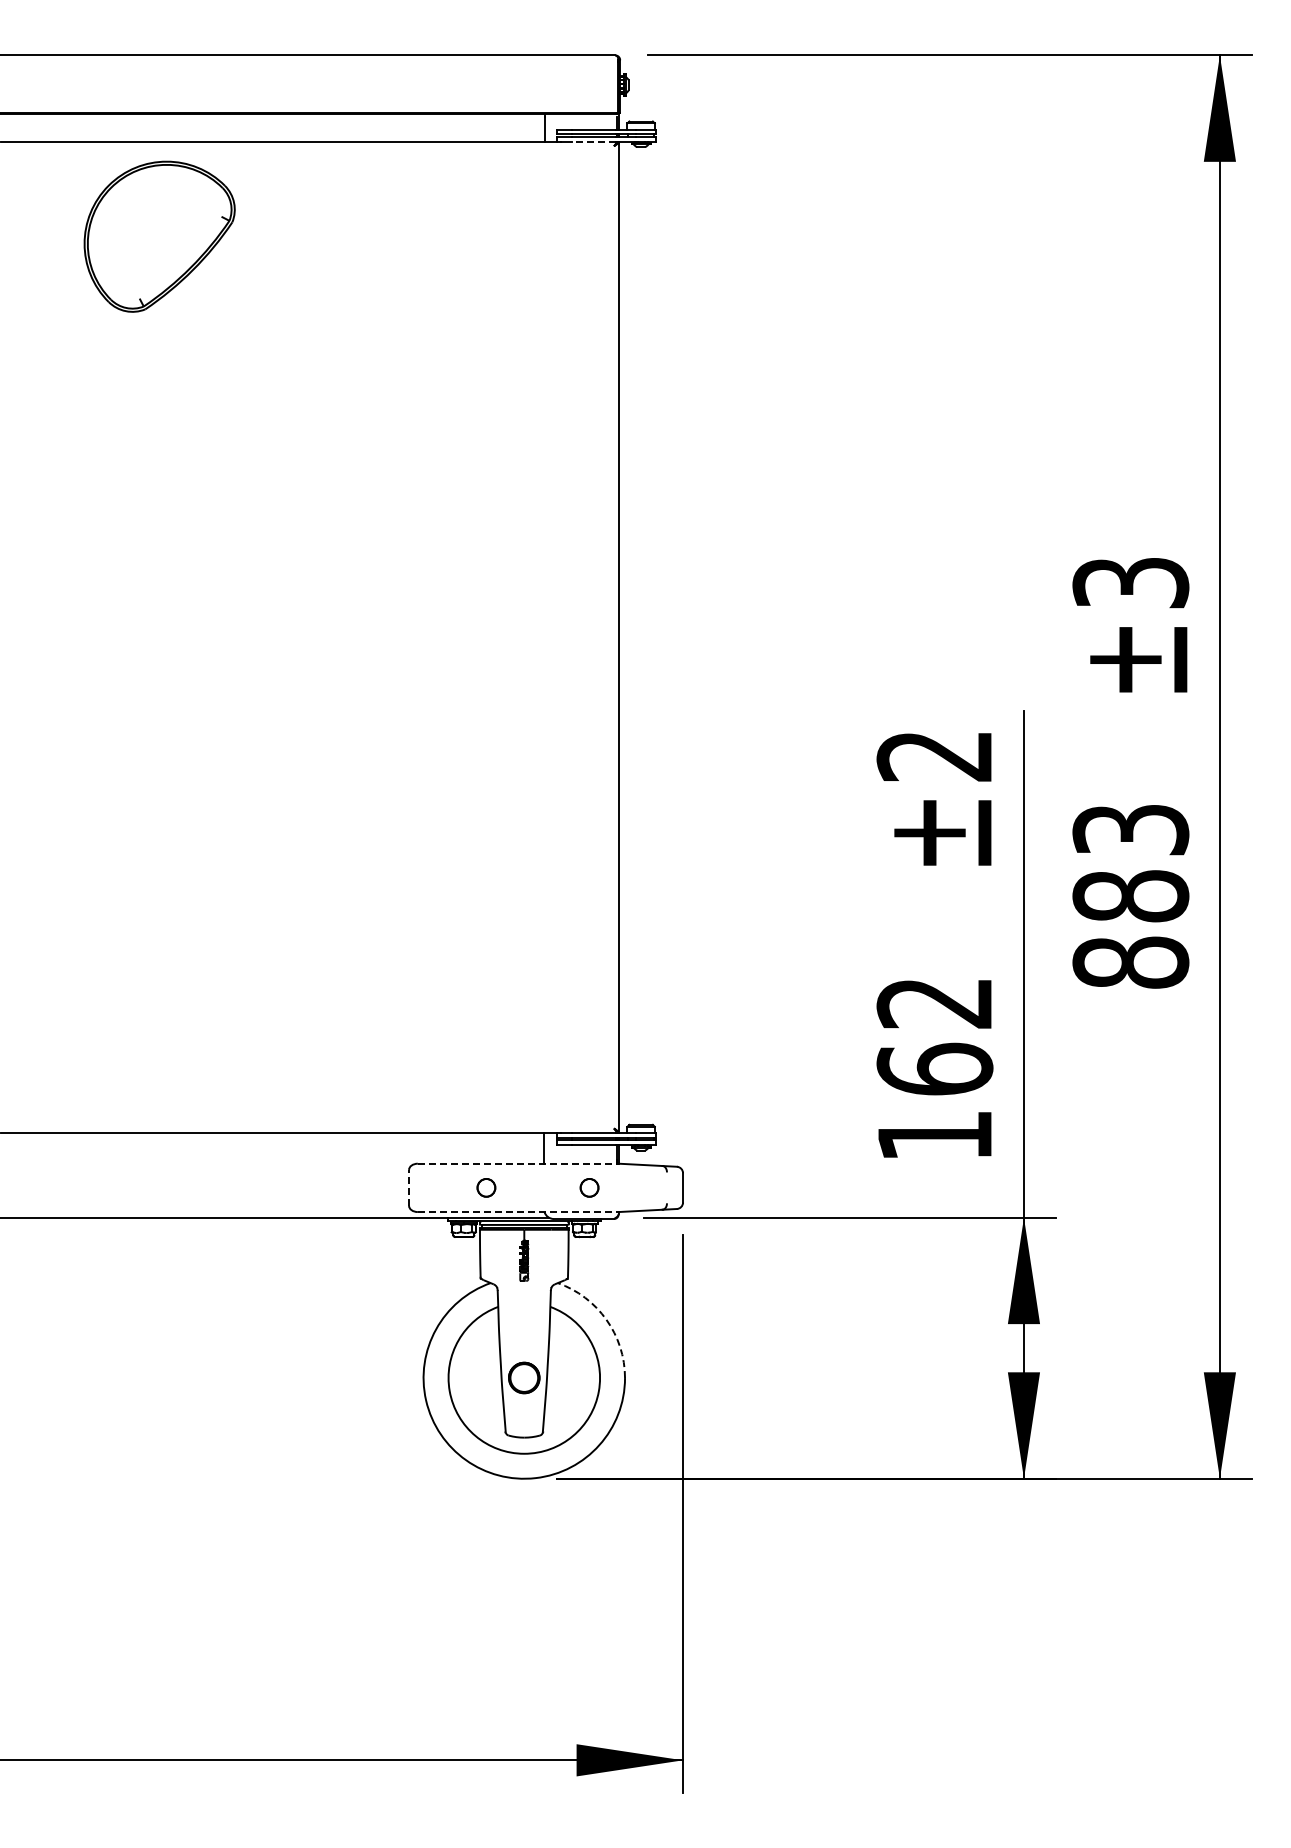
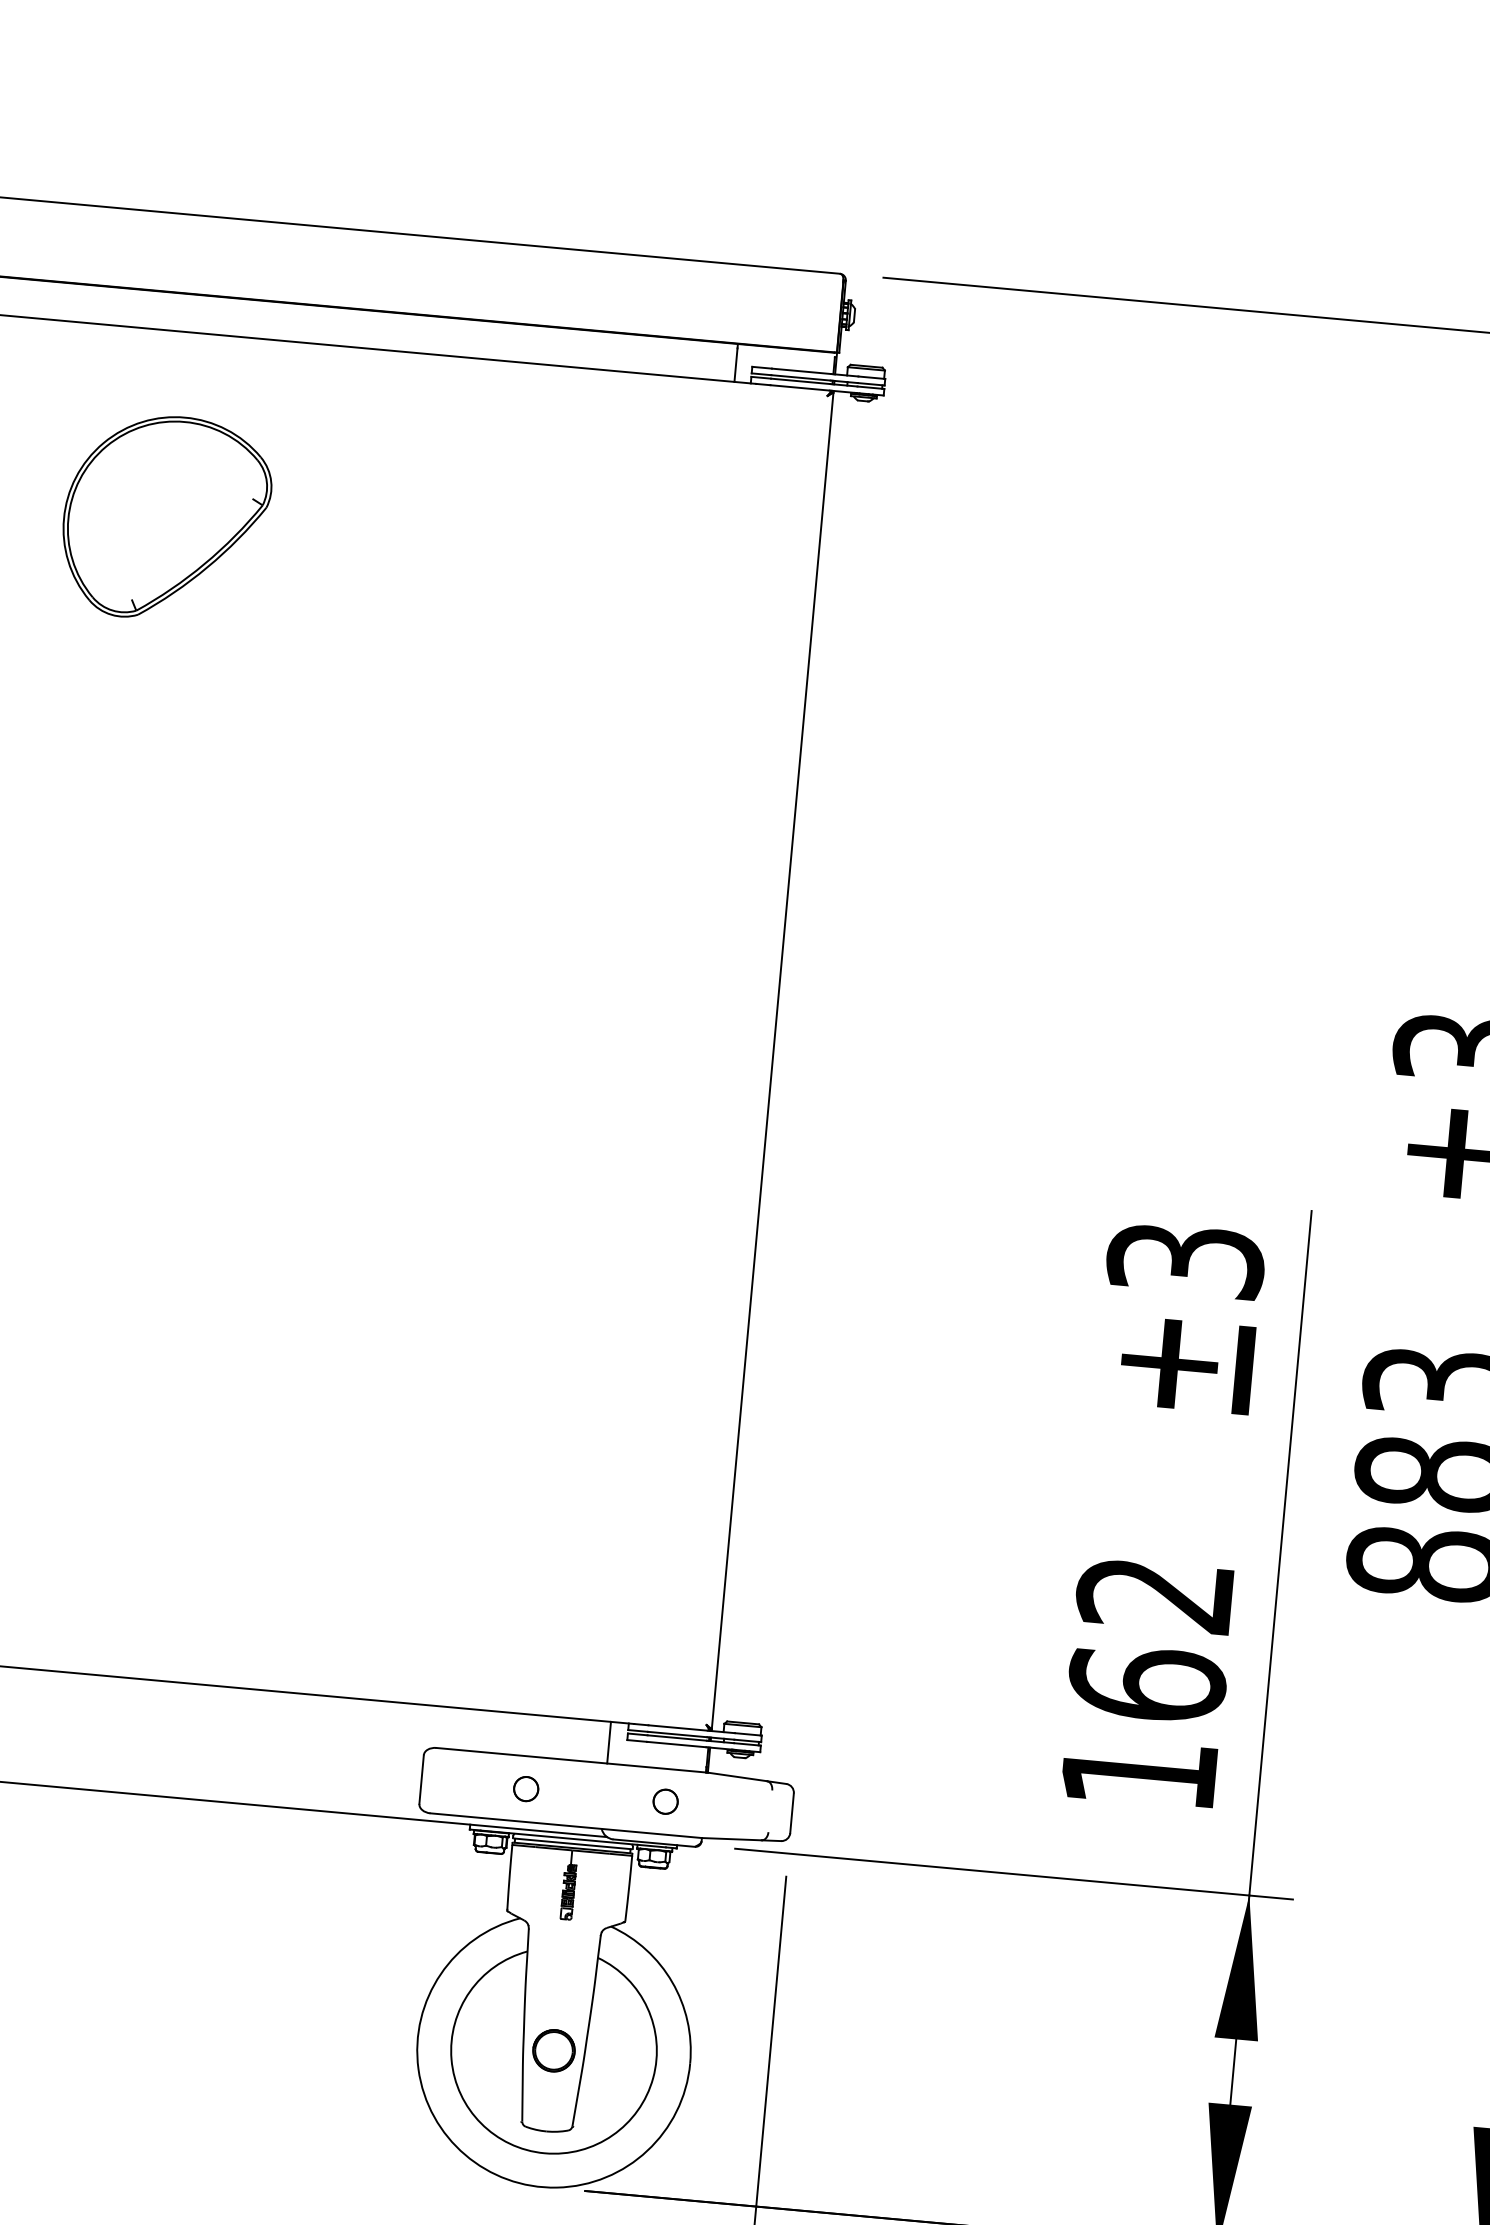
line: (593, 141) -> (799, 387), dashed -> solid
part: (159, 236) -> (166, 517), moved
text: (934, 756) -> (1185, 1260), ±2 -> ±3
line: (518, 1163) -> (572, 1760), dashed -> solid
line: (409, 1187) -> (422, 1779), dashed -> solid
line: (518, 1212) -> (566, 1826), dashed -> solid
arc: (606, 1319) -> (672, 1981), dashed -> solid

